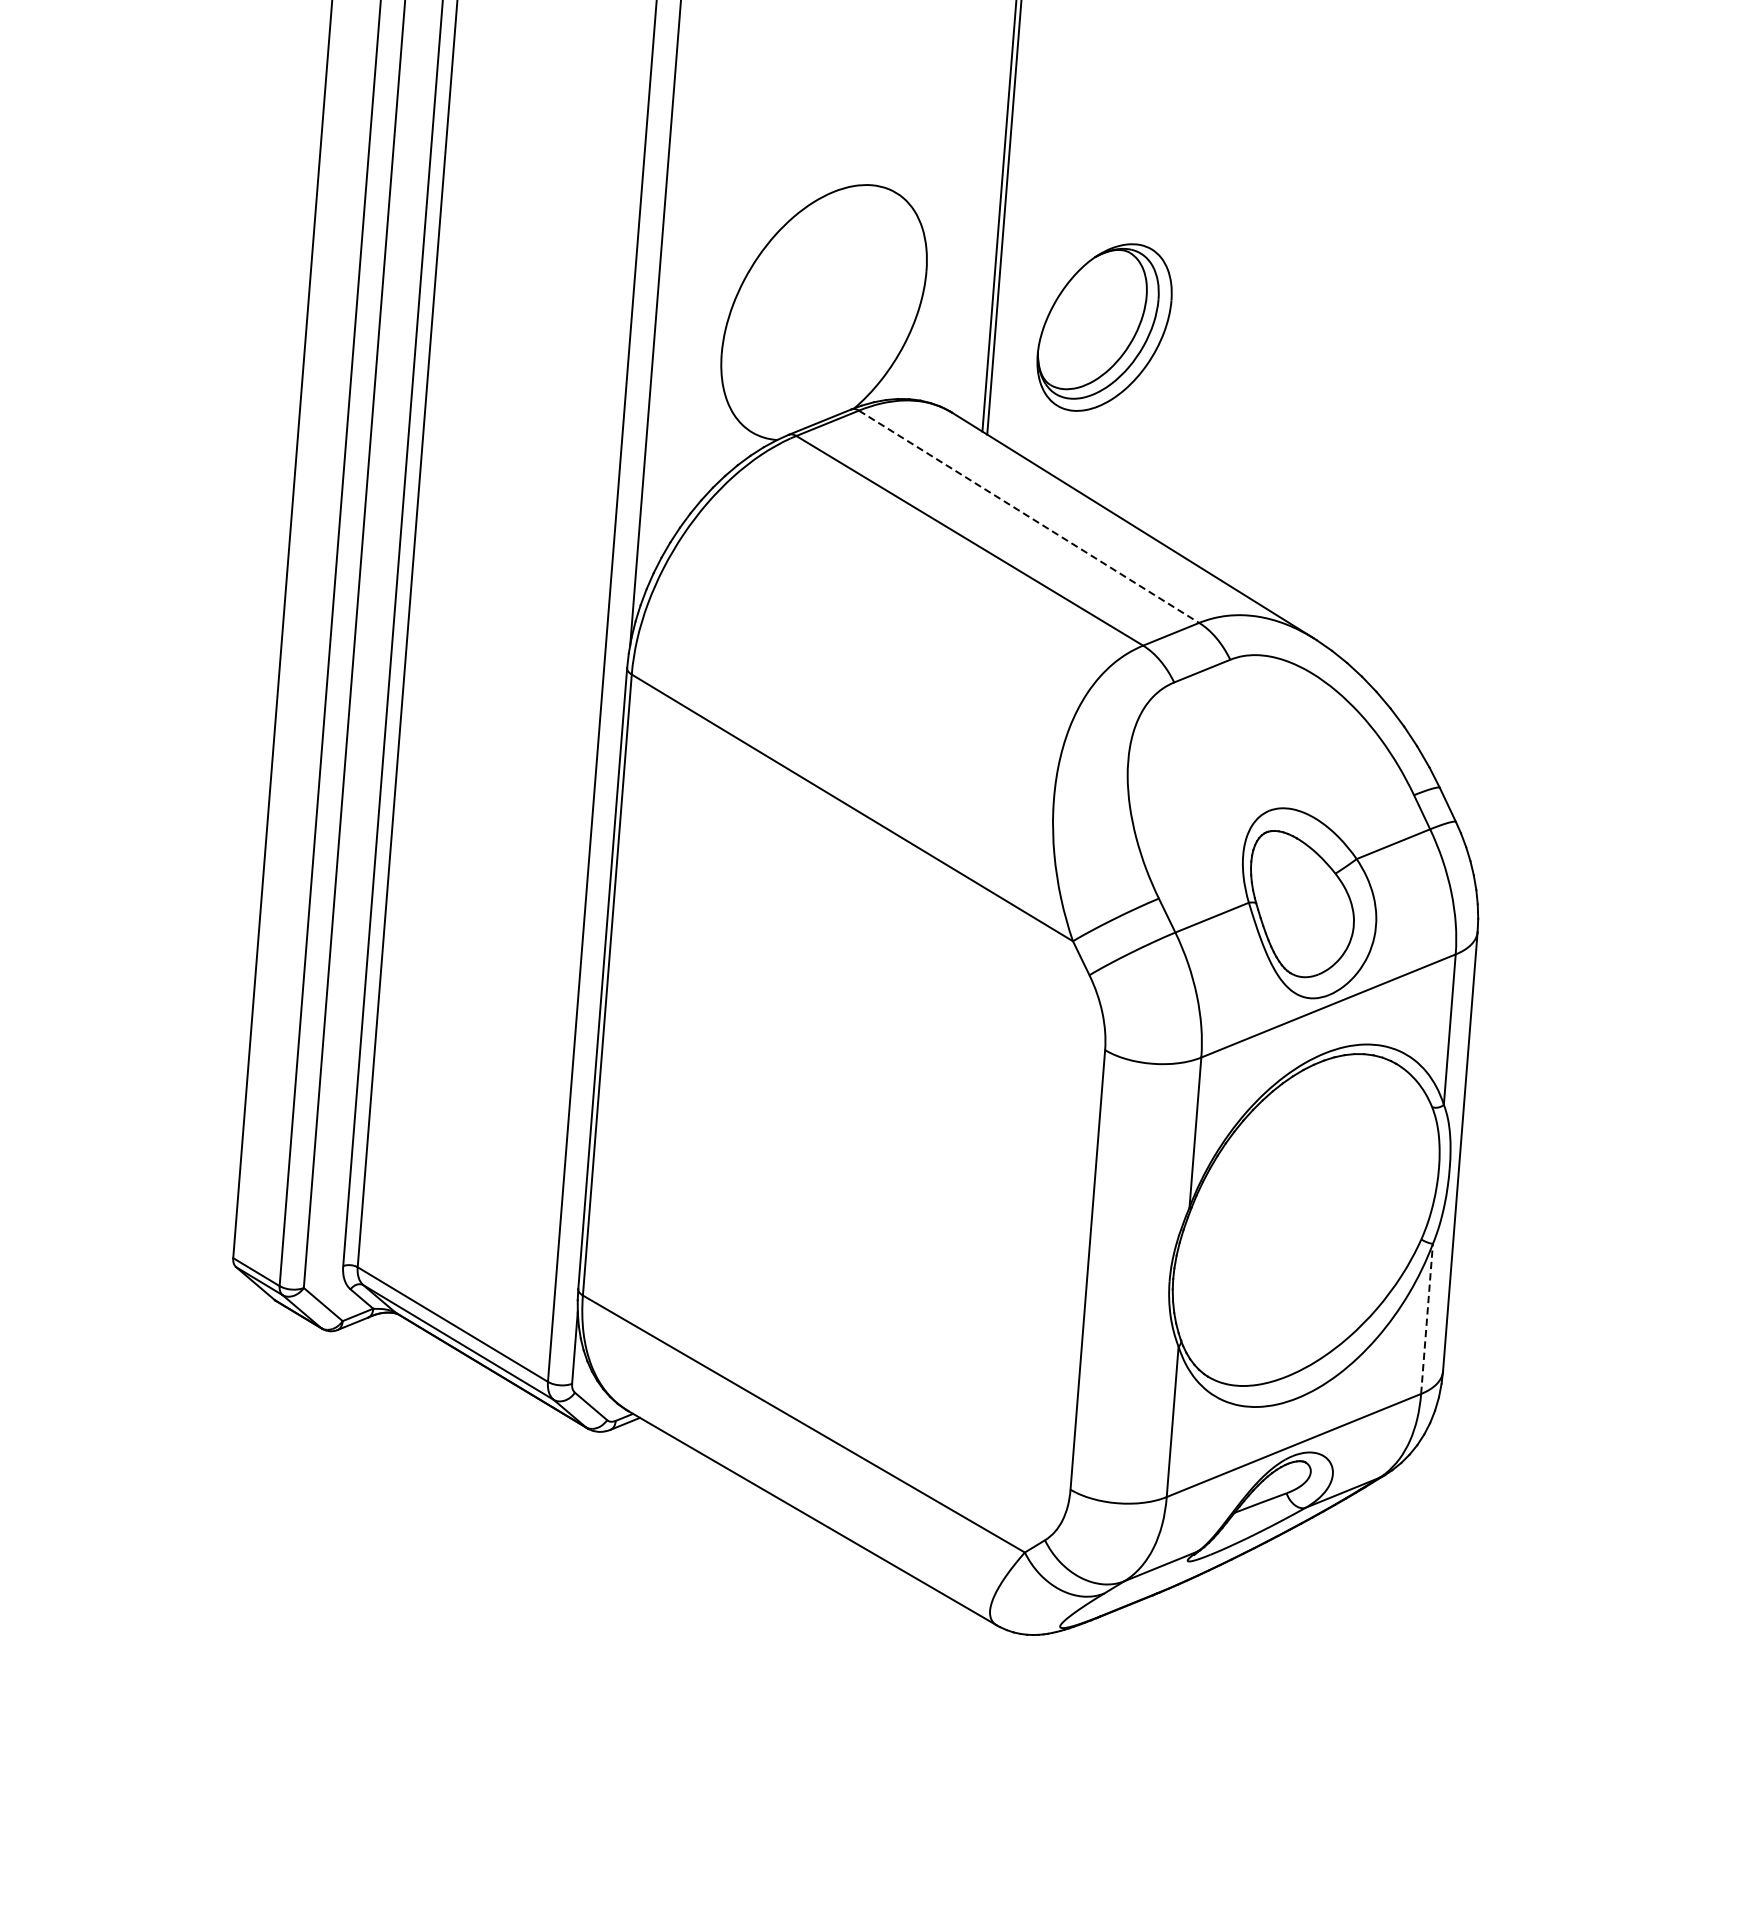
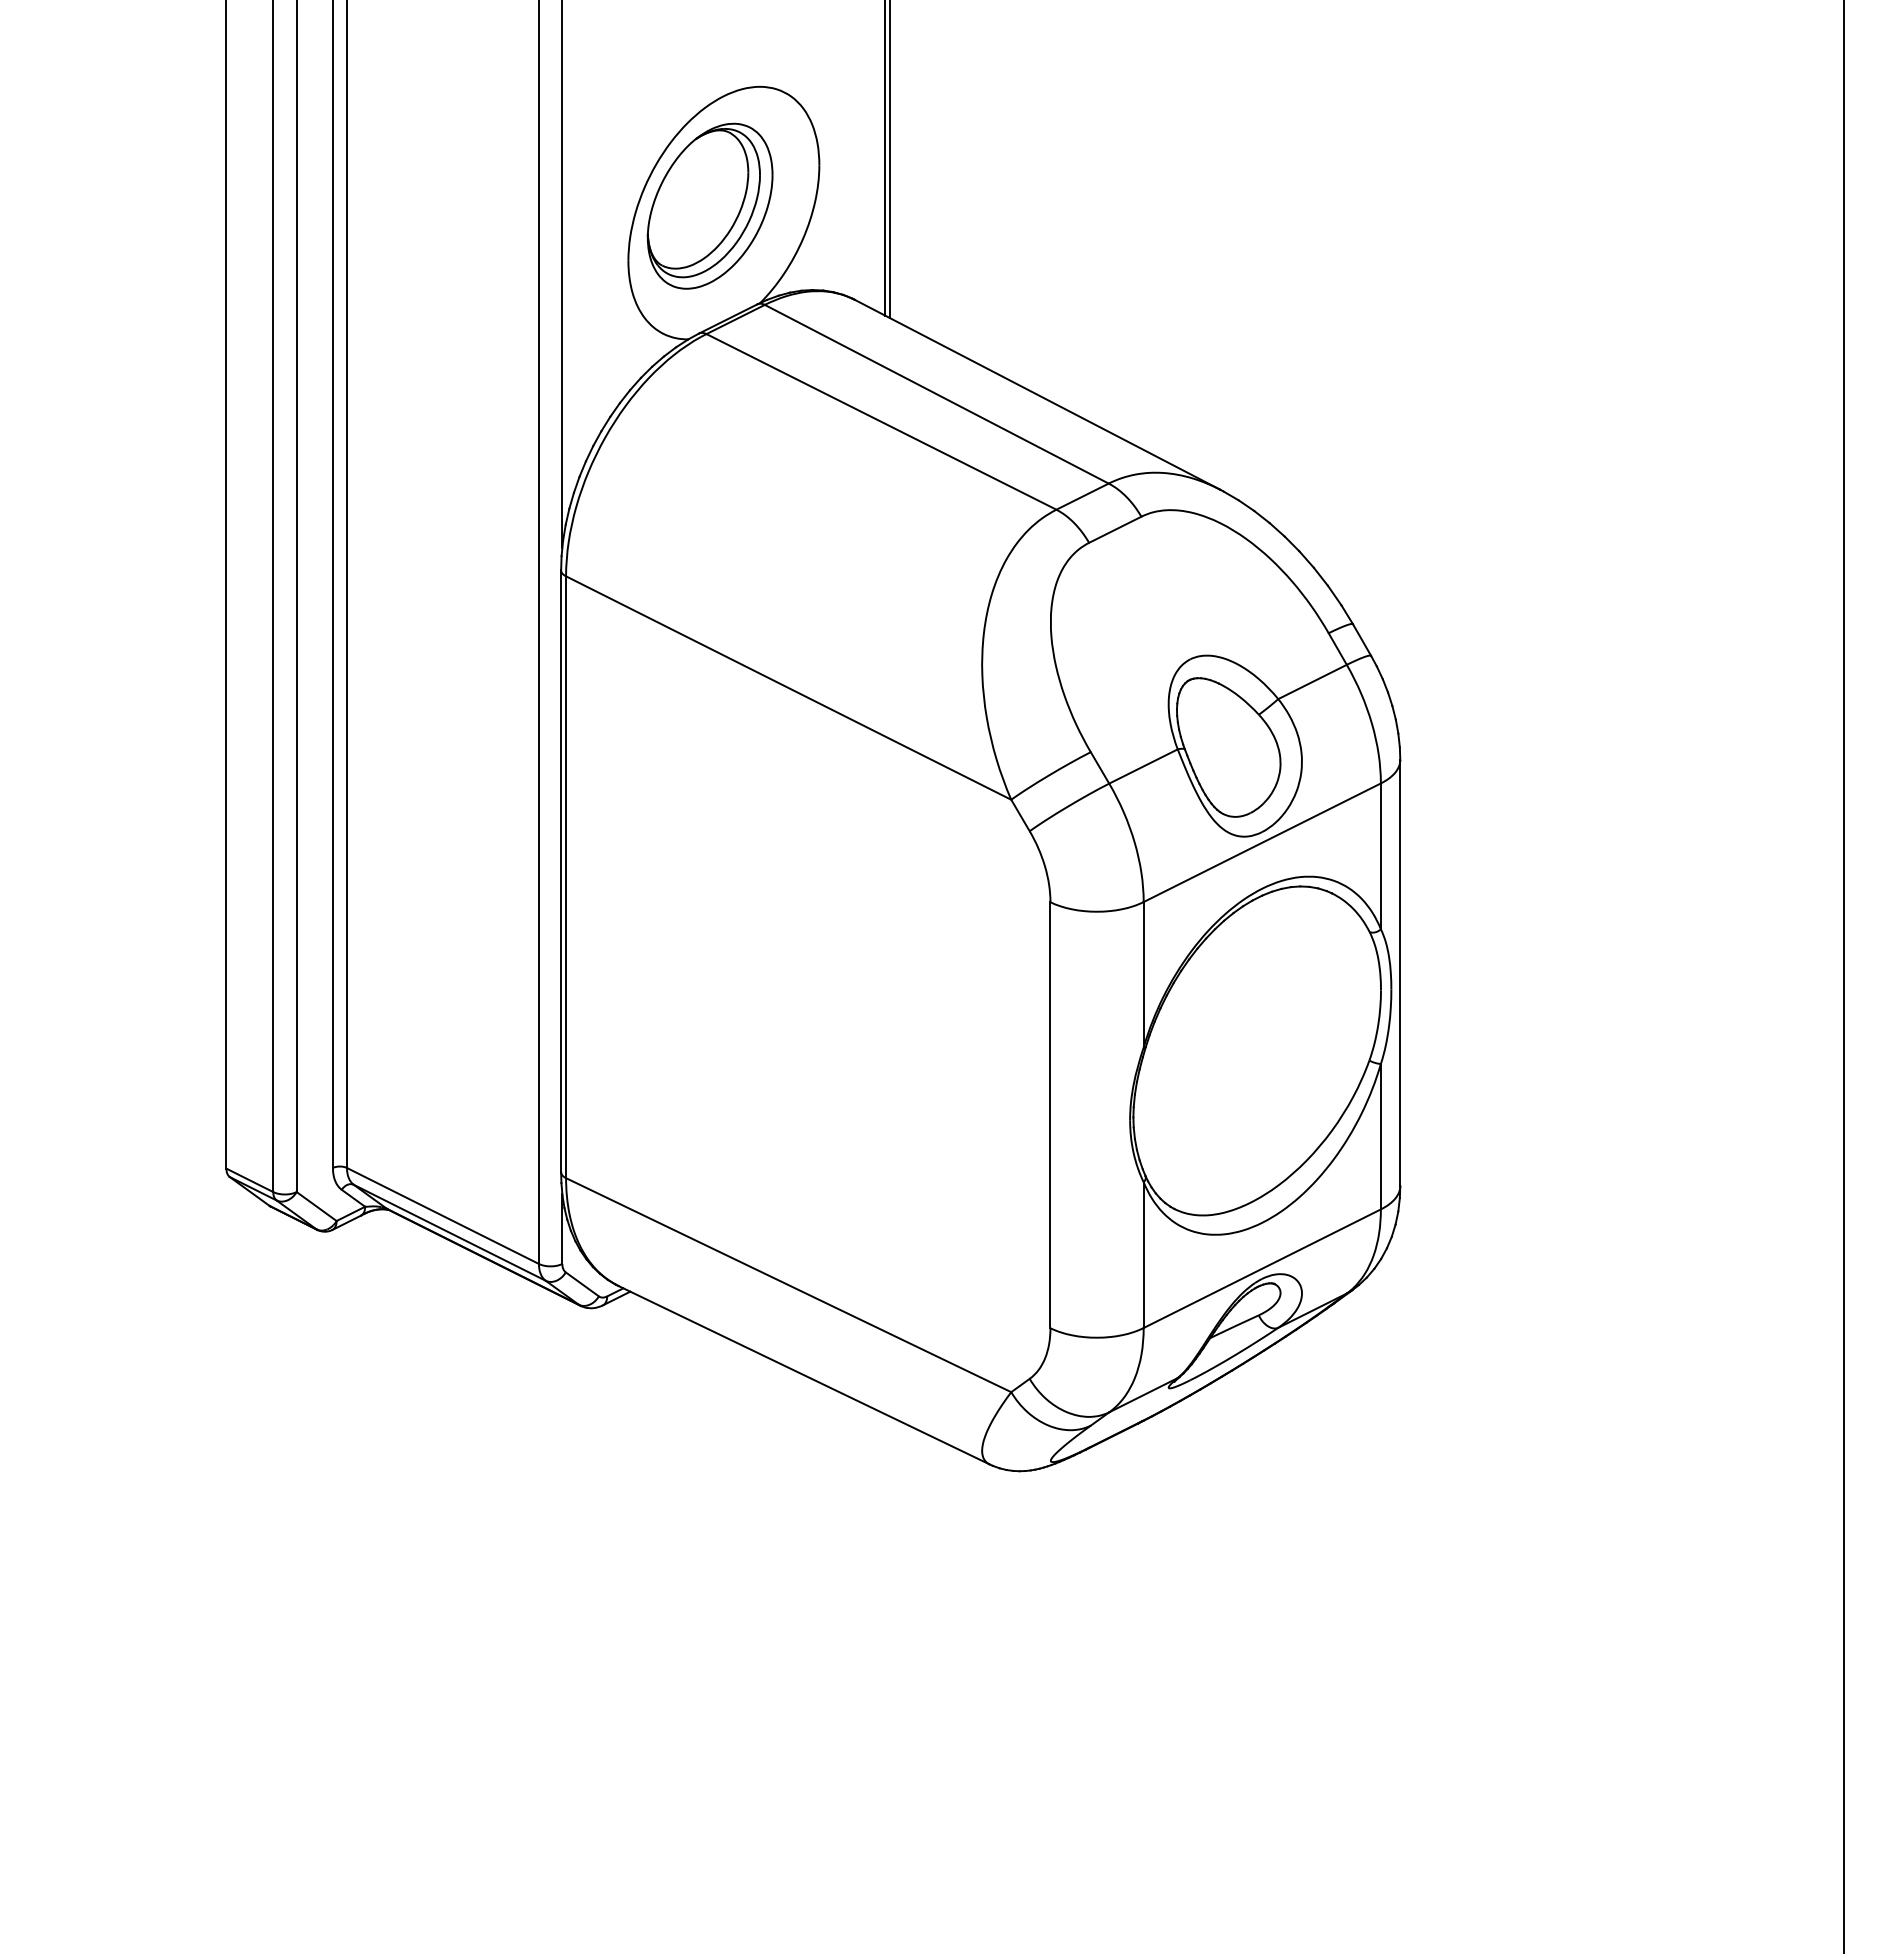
part: (1103, 326) -> (709, 205), moved
line: (1028, 517) -> (936, 394), dashed -> solid
line: (1426, 1318) -> (1380, 1136), dashed -> solid

